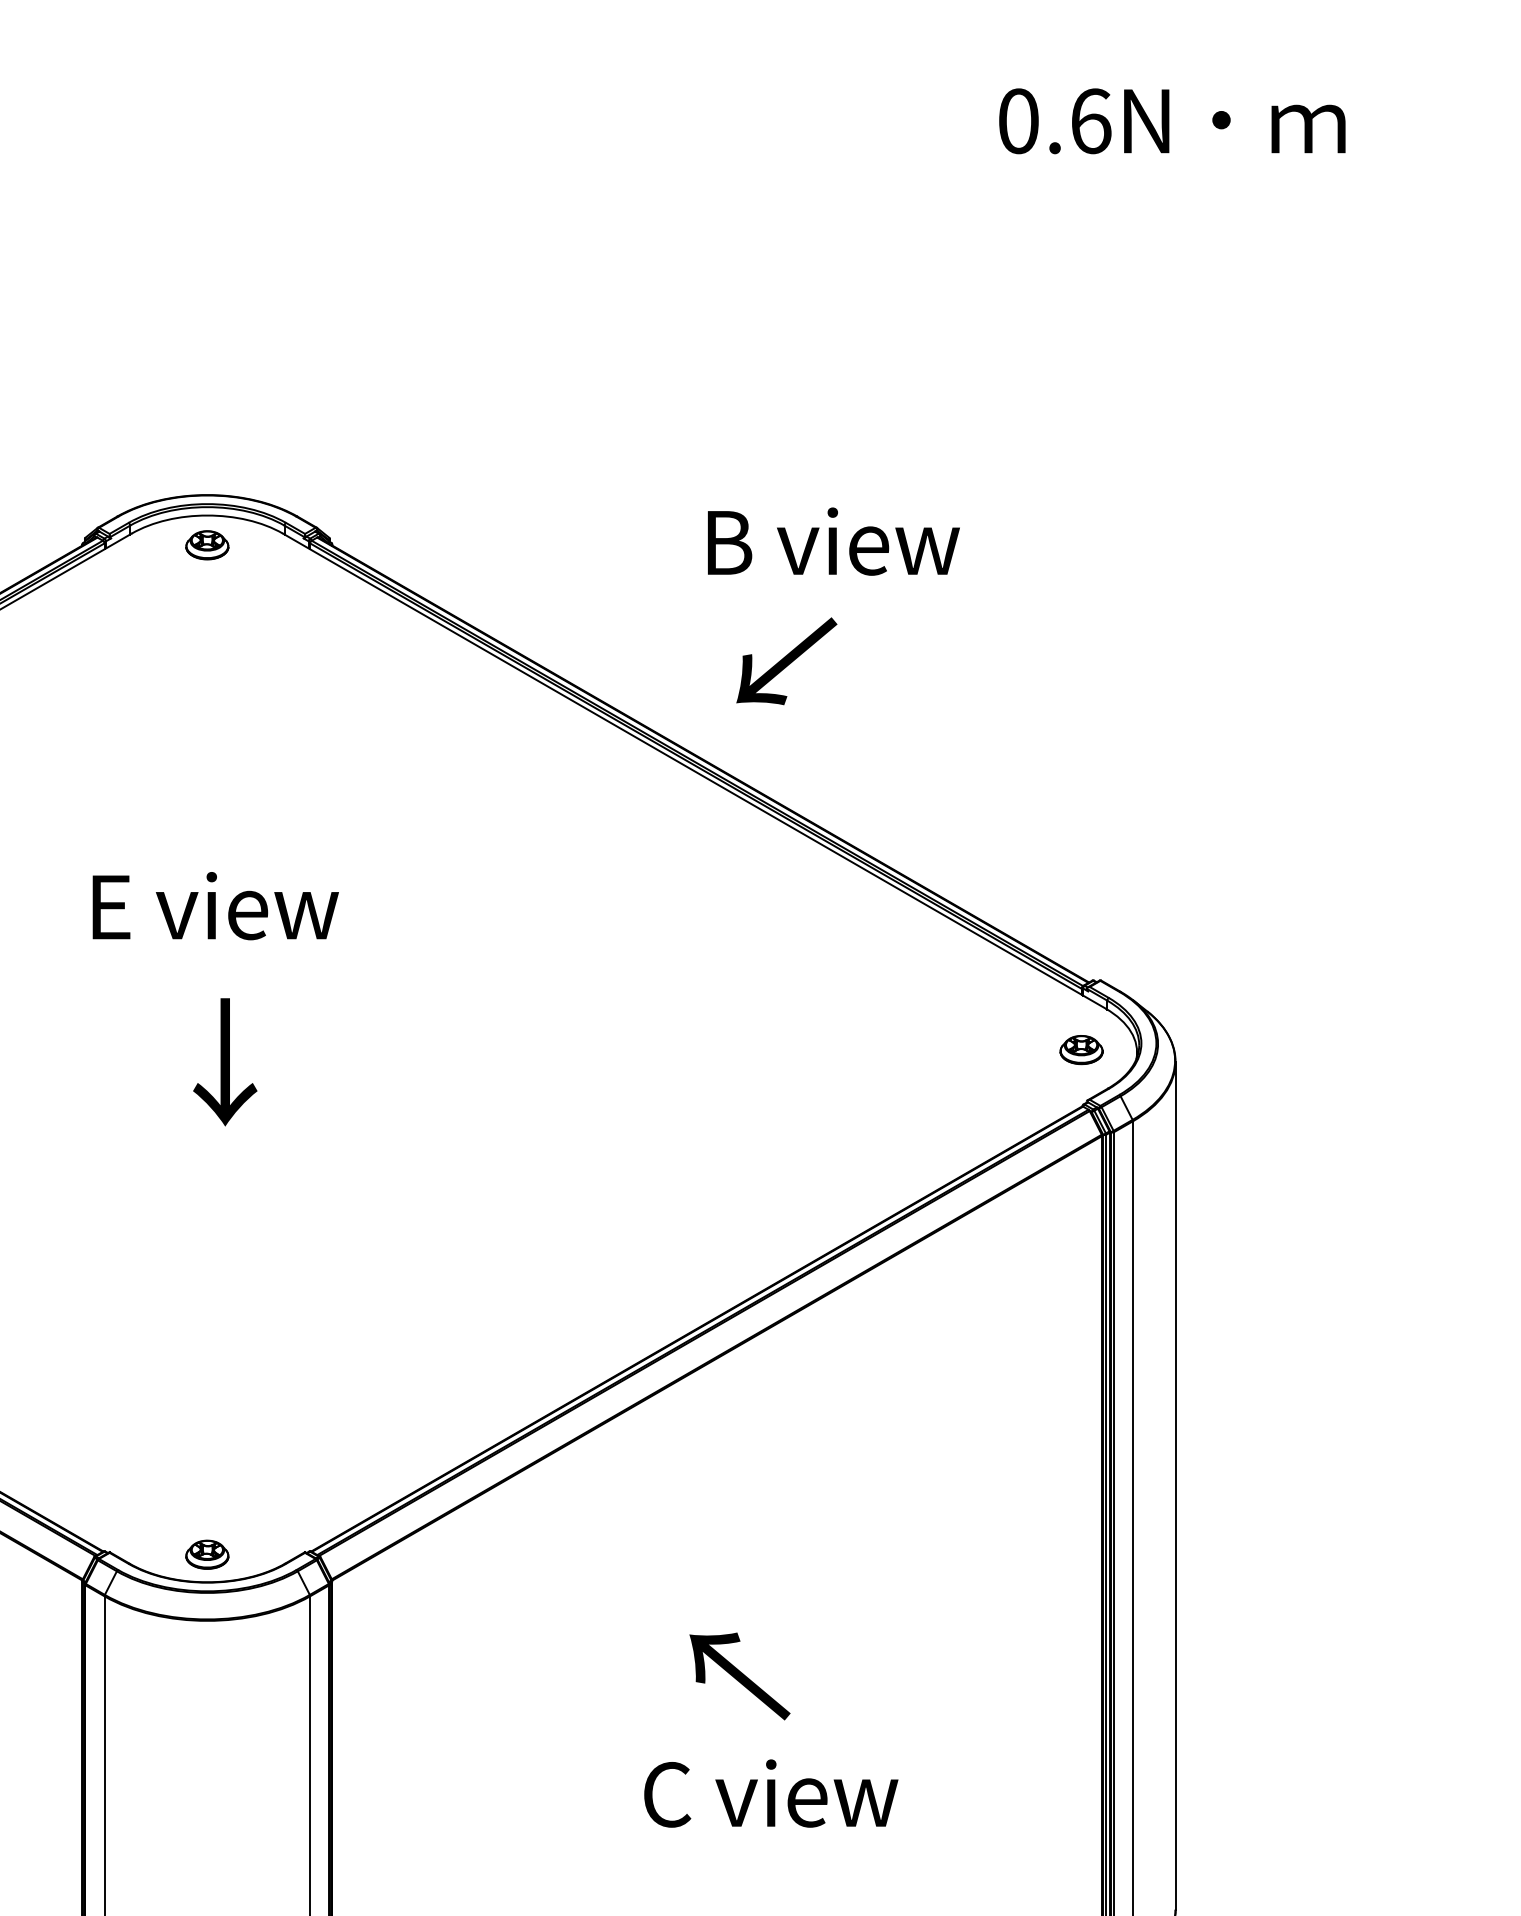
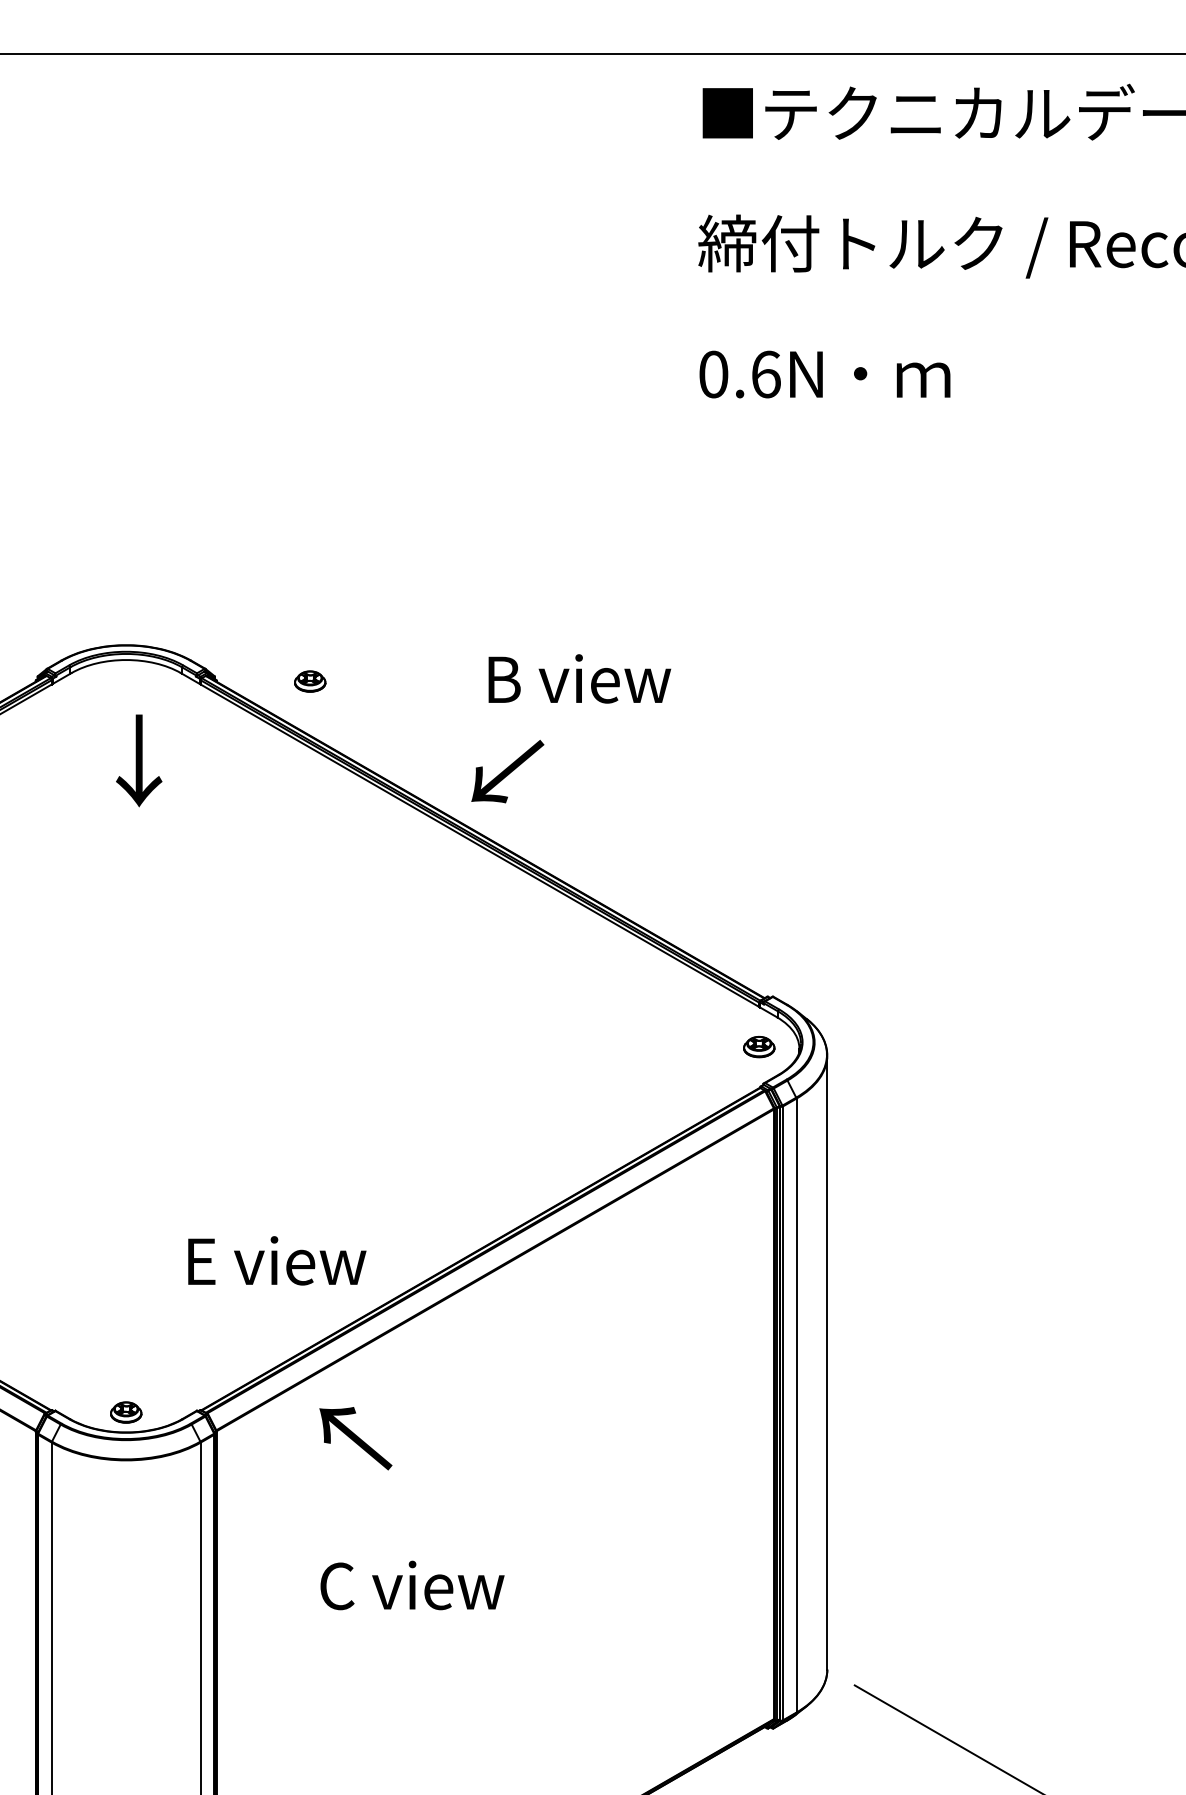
part: (207, 545) -> (310, 681), moved
text: (786, 661) -> (507, 771), moved
text: (216, 905) -> (277, 1260), moved
text: (225, 1061) -> (139, 760), moved
text: (739, 1676) -> (355, 1438), moved
text: (771, 1793) -> (412, 1585), moved

